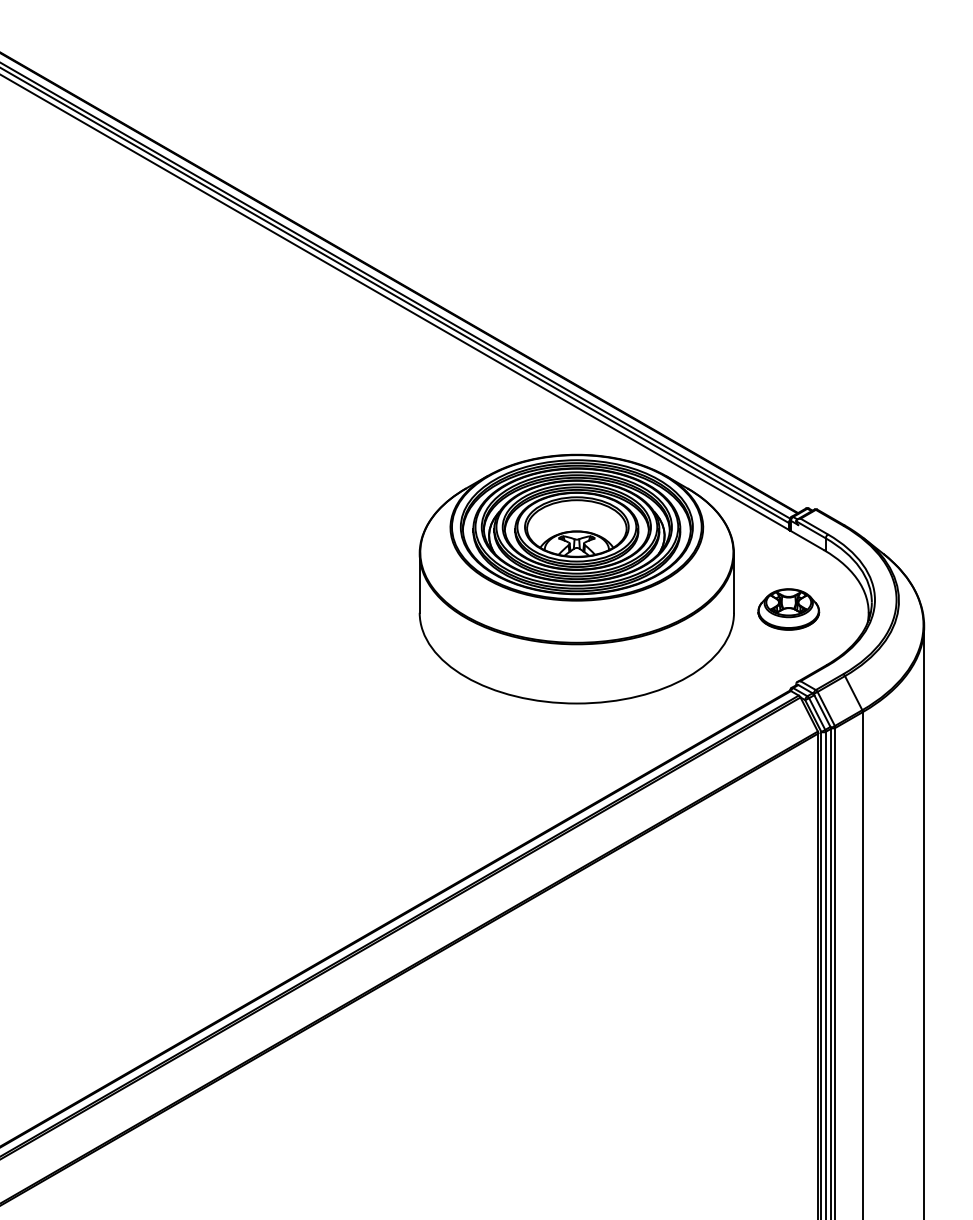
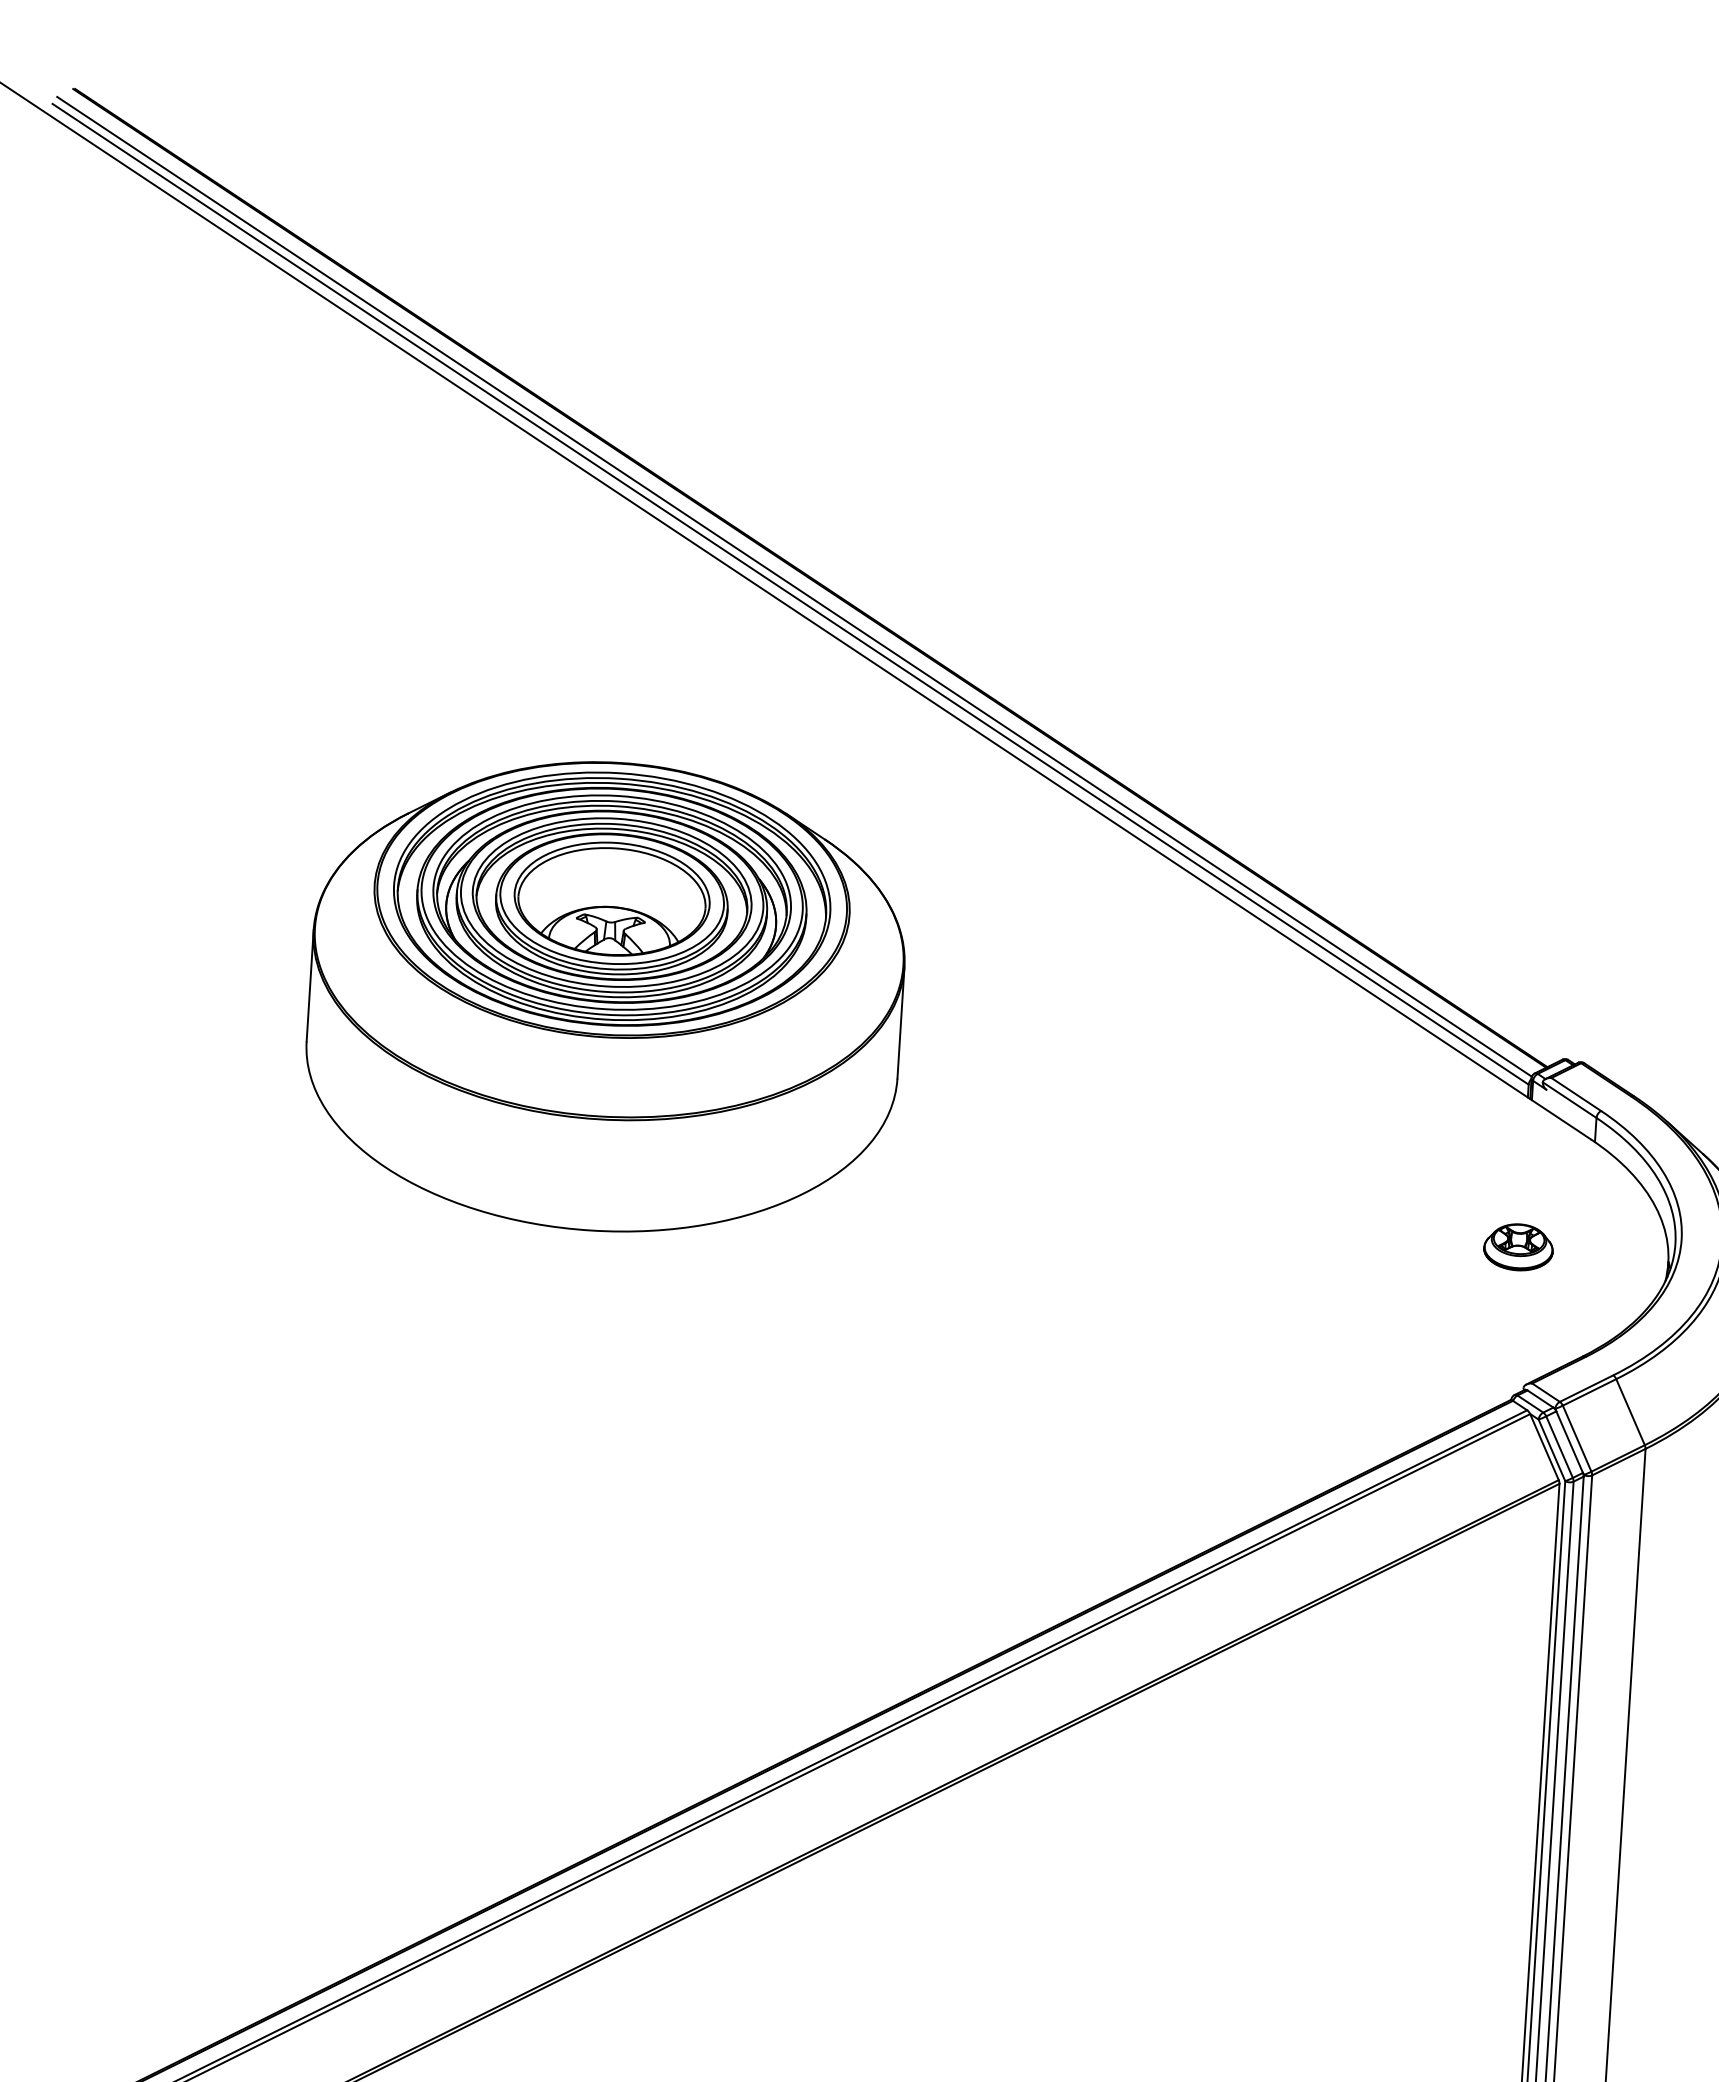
part: (576, 578) -> (605, 995), moved
part: (788, 609) -> (1517, 1247), size x0.6

